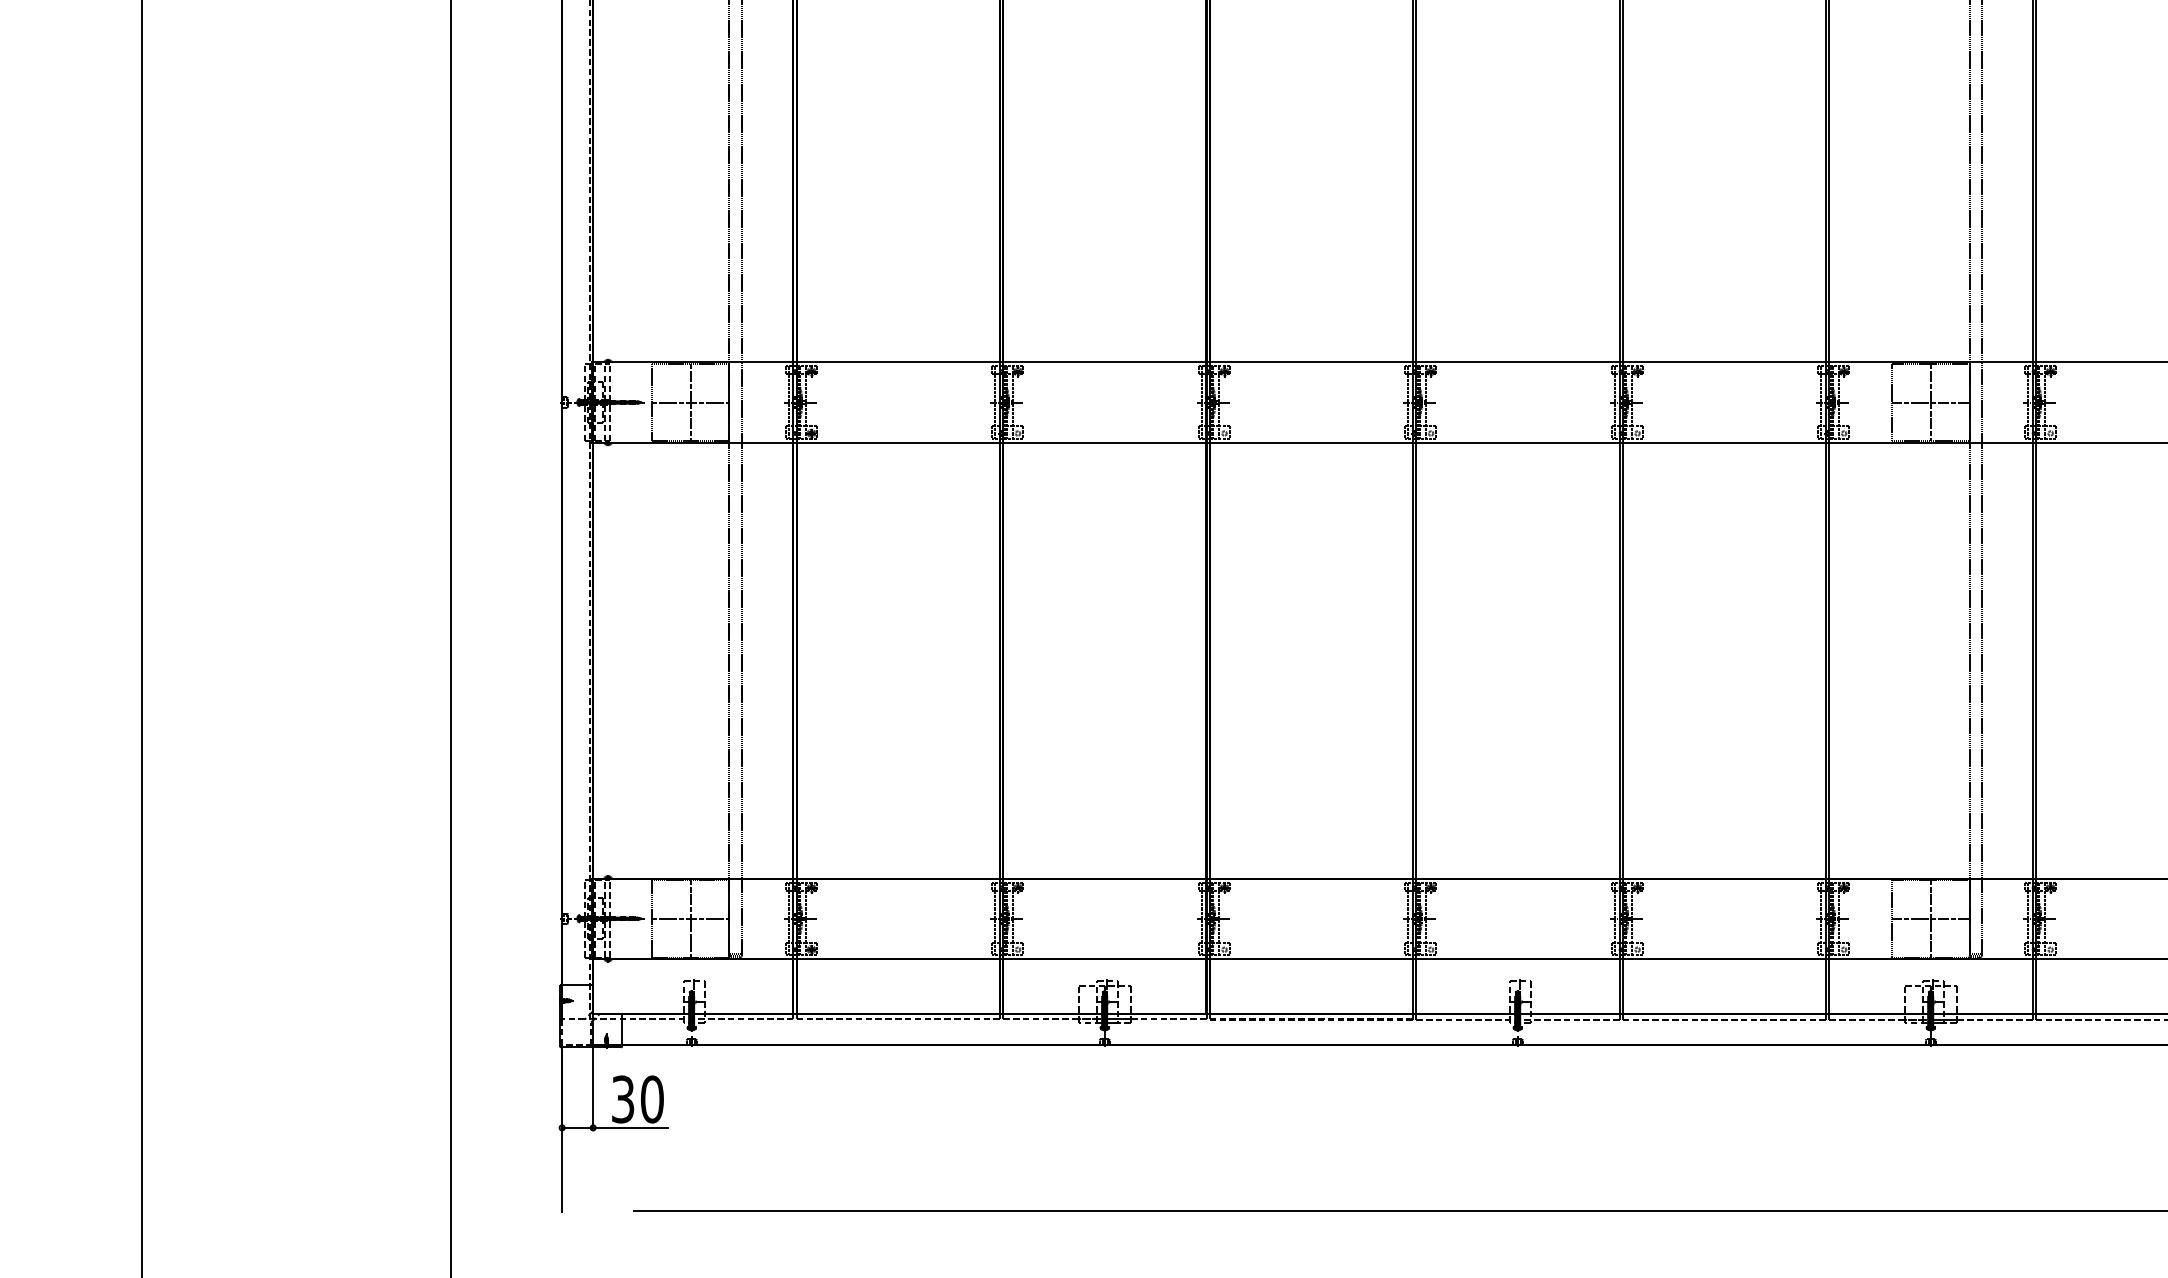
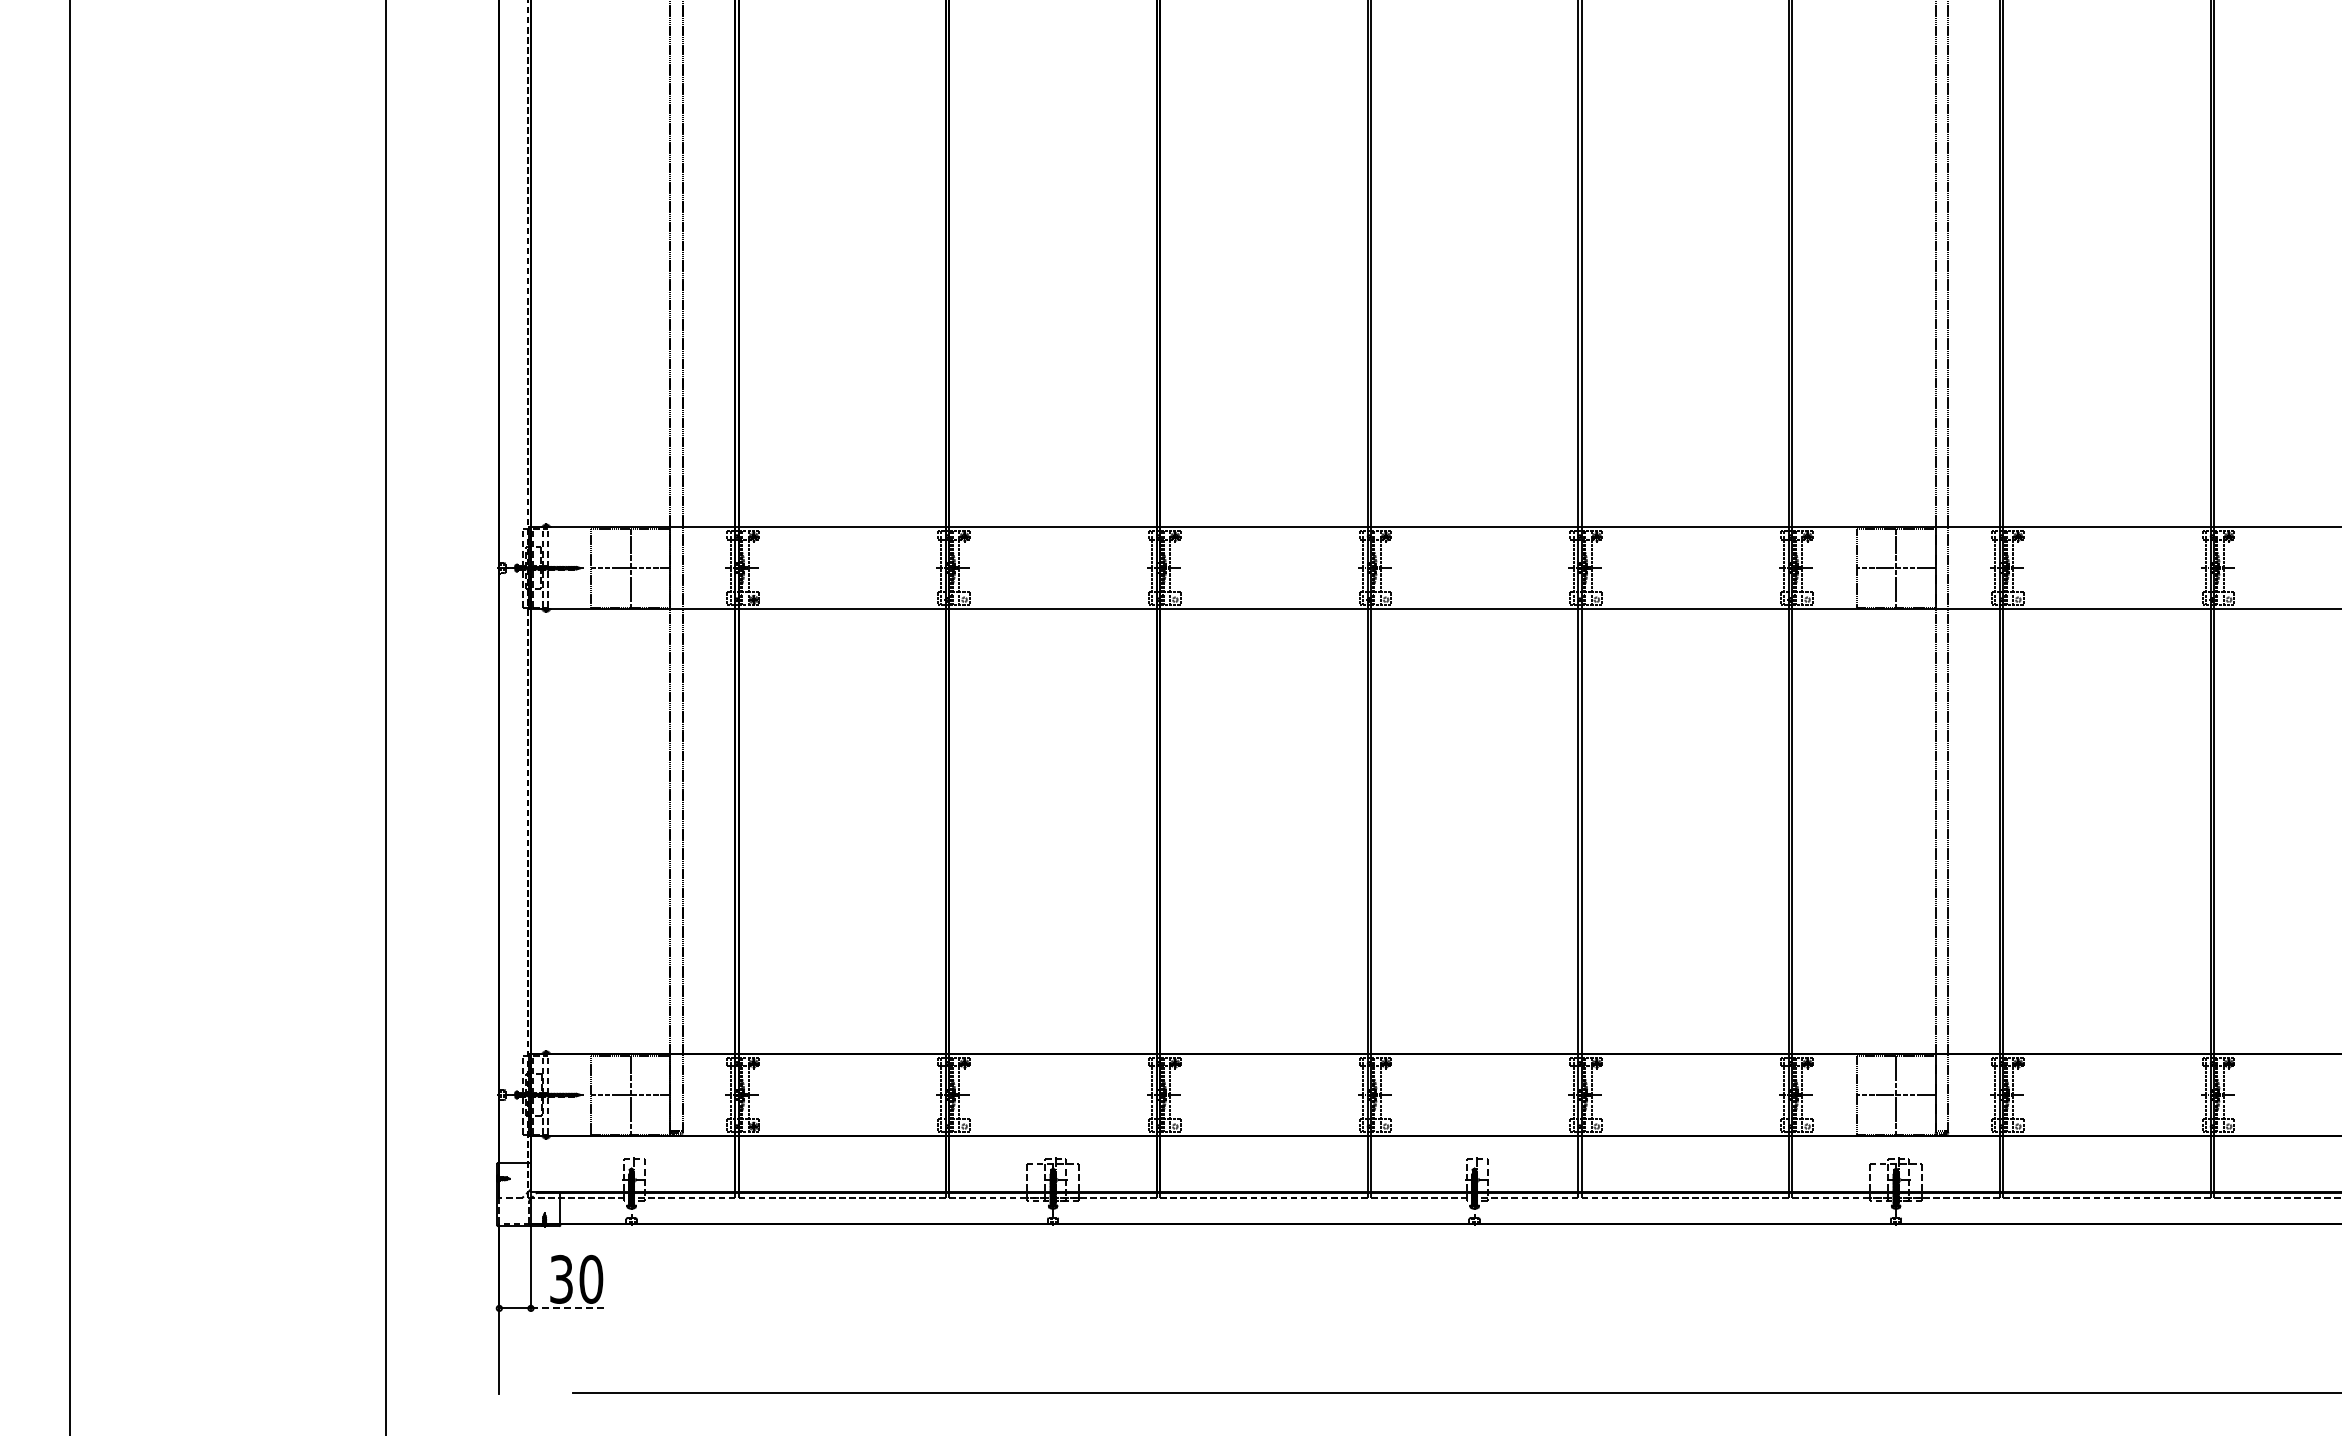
line: (630, 1127) -> (569, 1308), solid -> dashed

